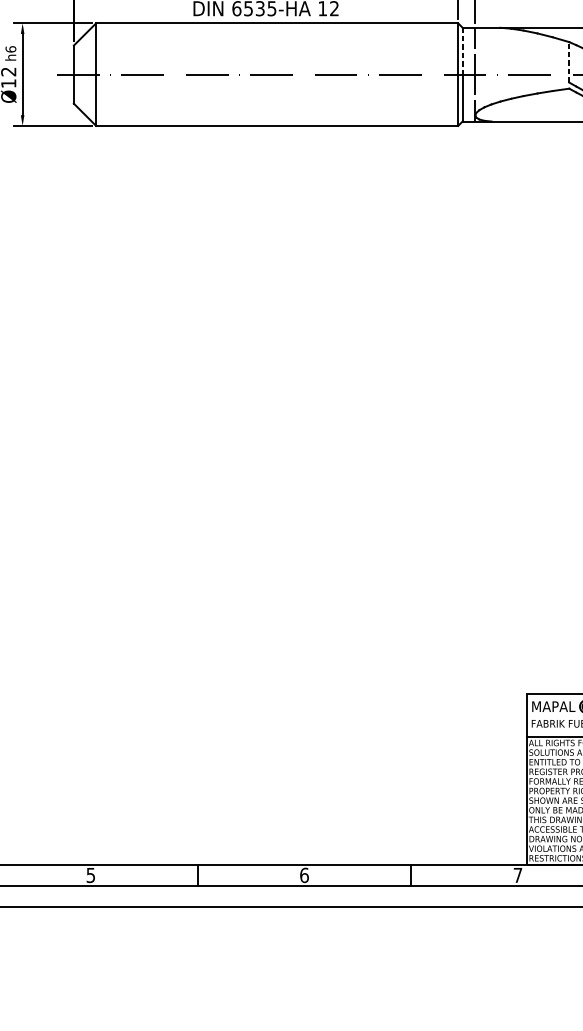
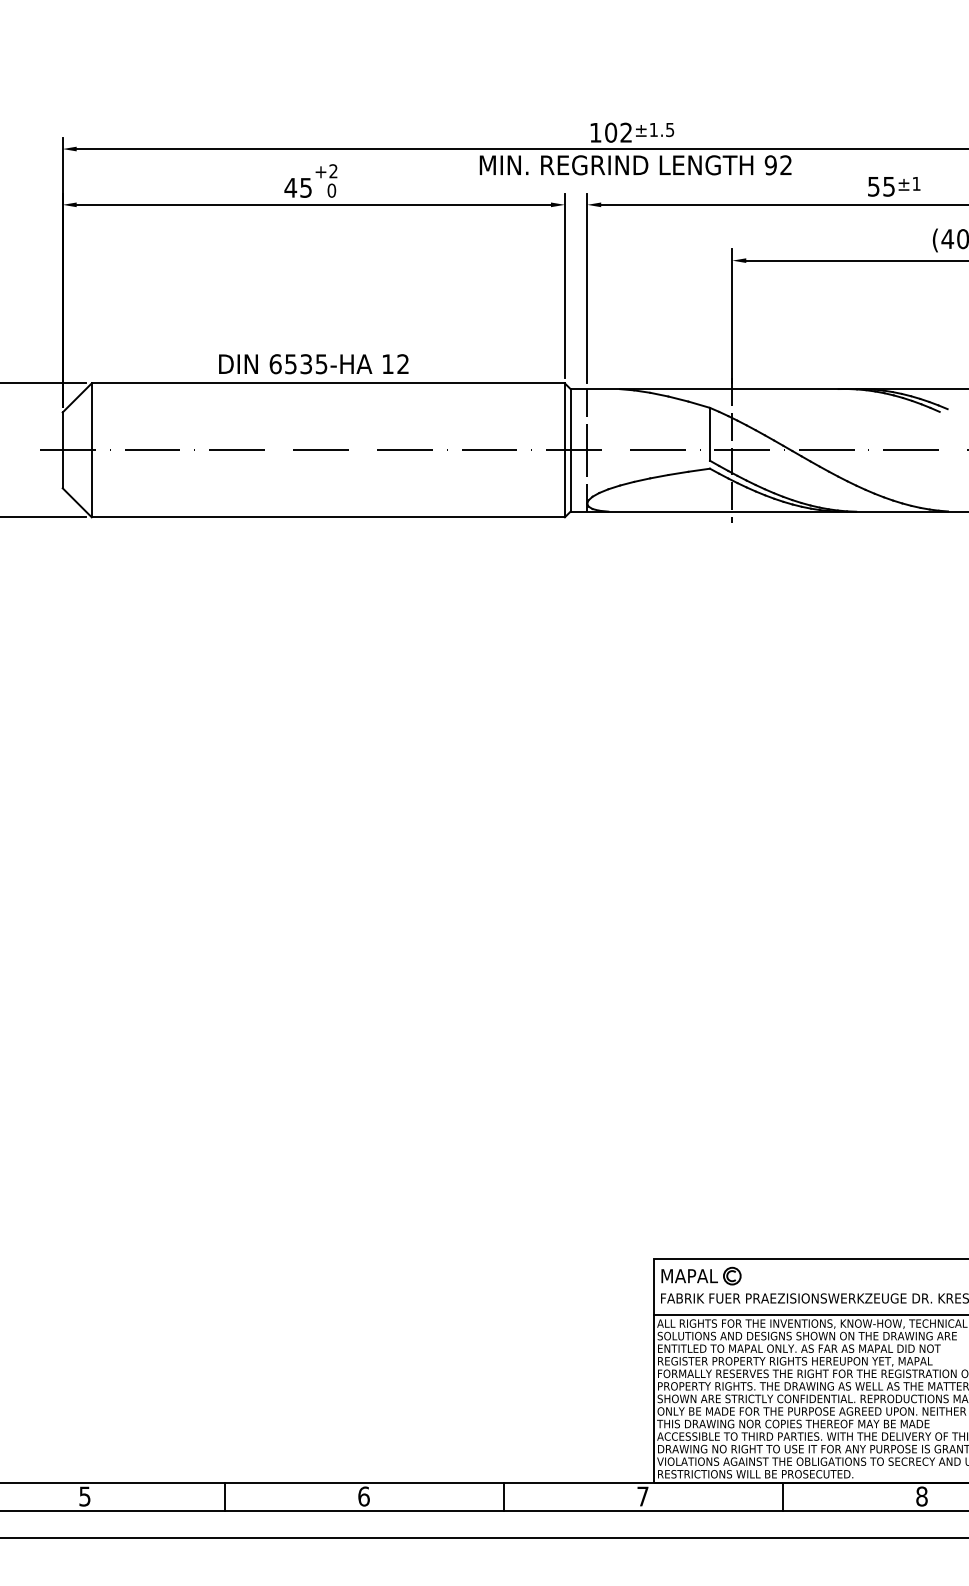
line: (462, 51) -> (570, 419), dashed -> solid
line: (568, 61) -> (709, 433), dashed -> solid

